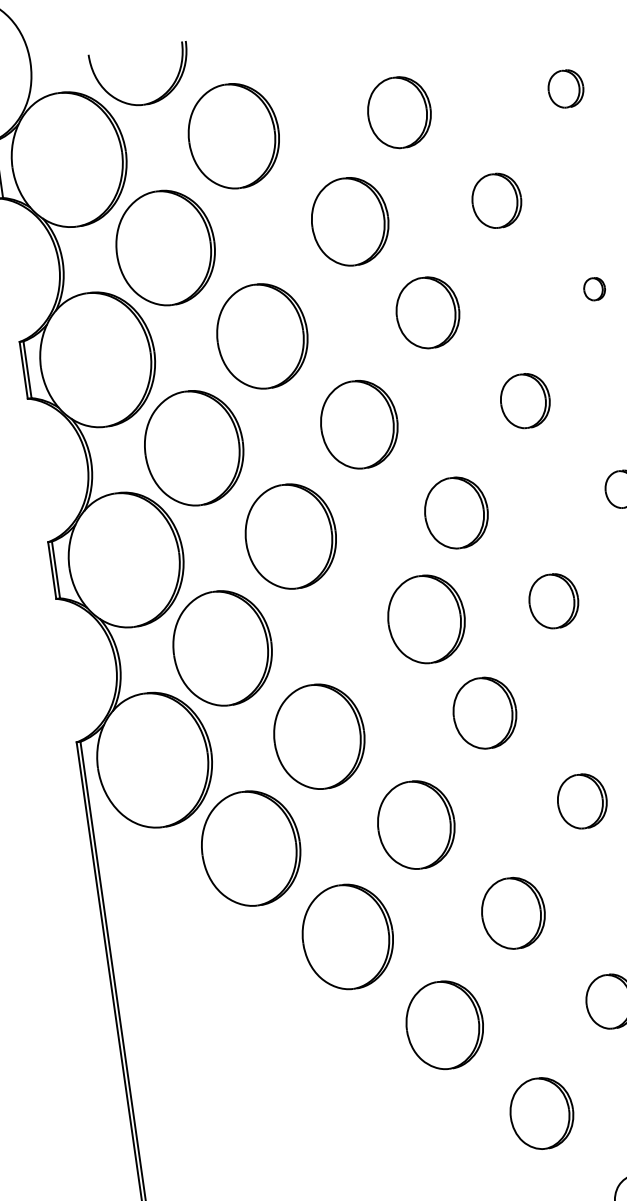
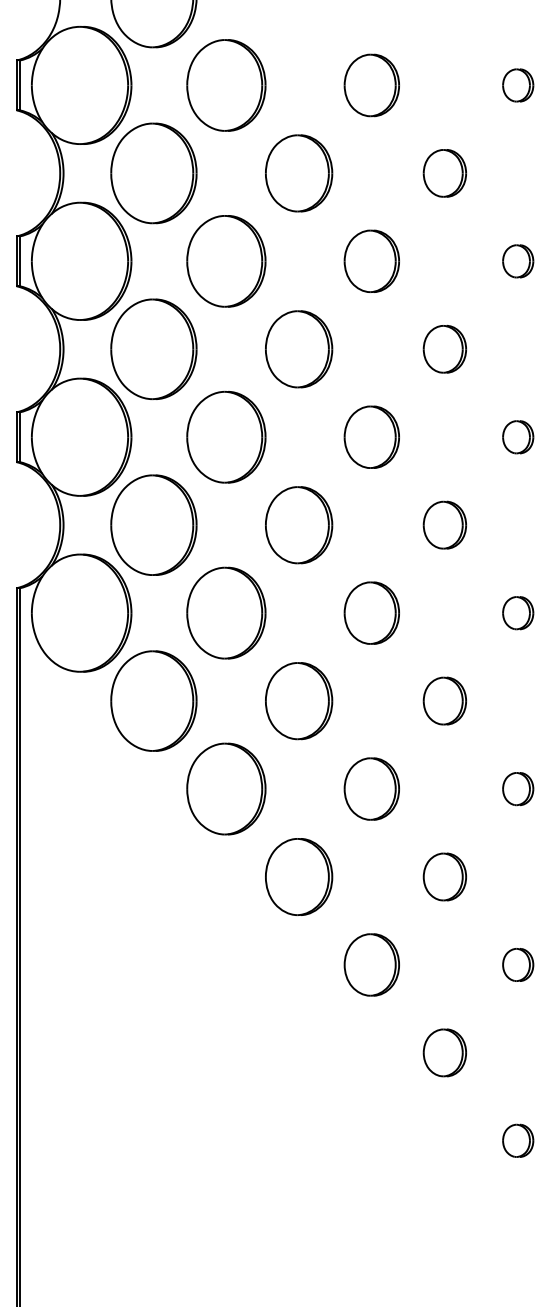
part: (350, 221) -> (299, 173), moved
part: (594, 289) -> (518, 261), size x1.67
part: (427, 619) -> (299, 525), moved

